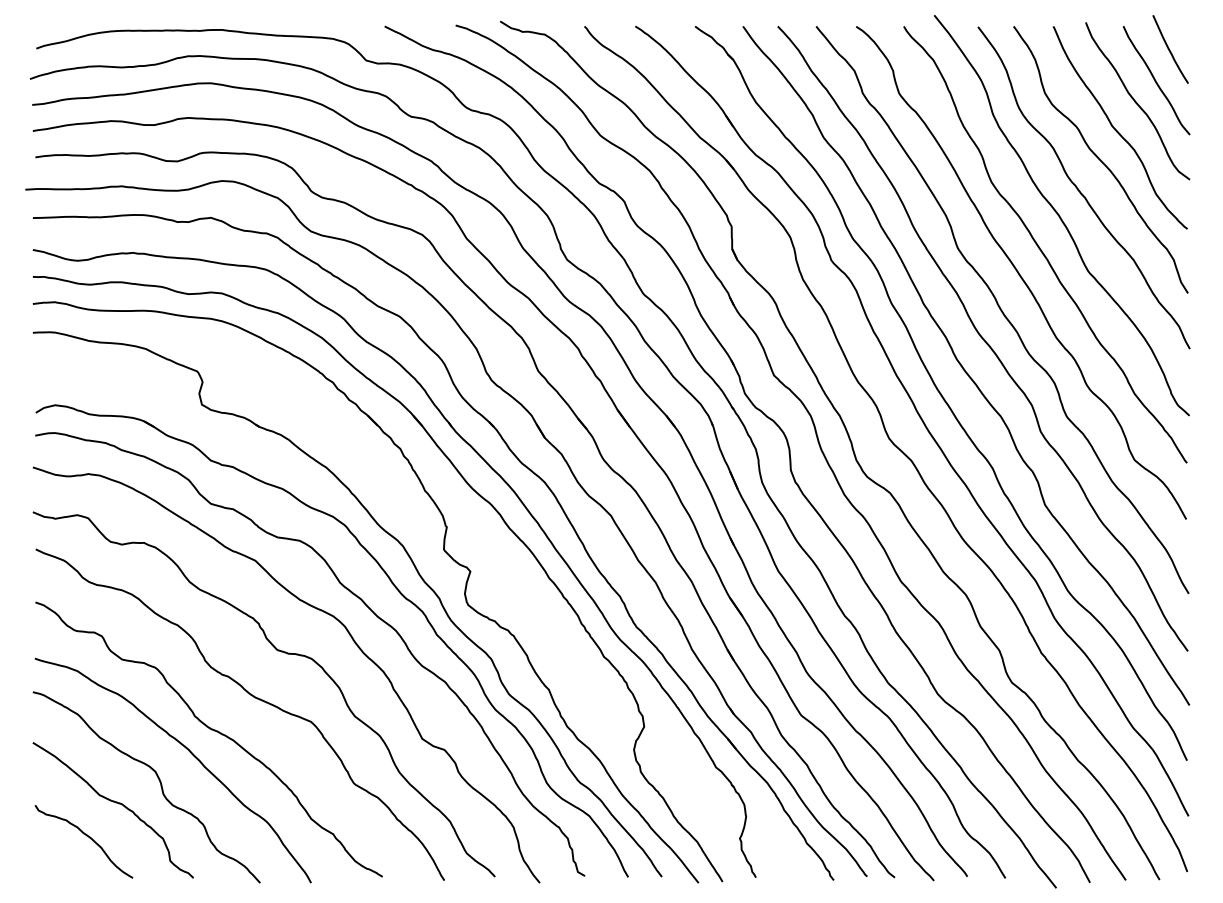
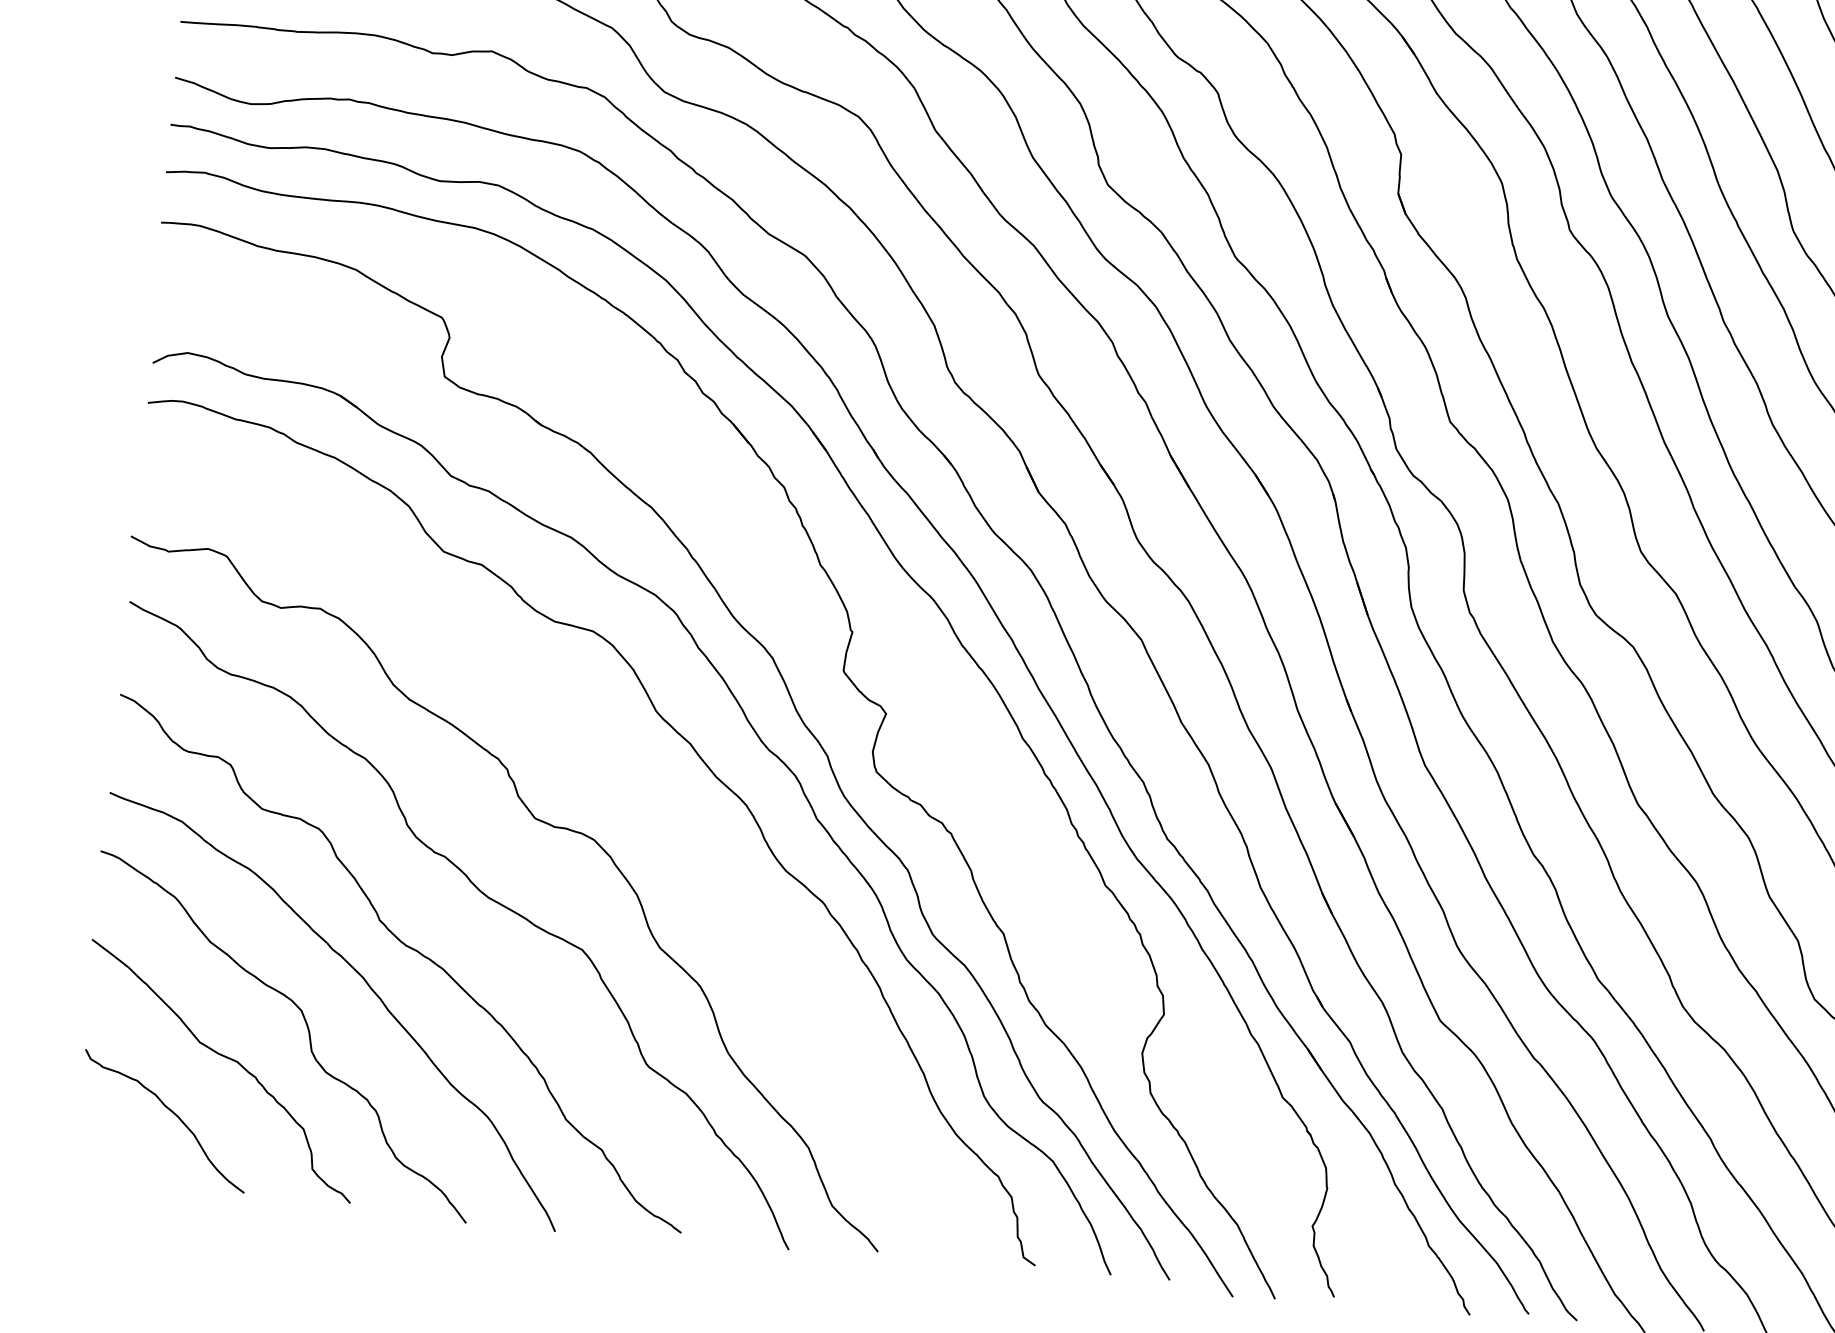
curve: (318, 610) -> (613, 756), removed

